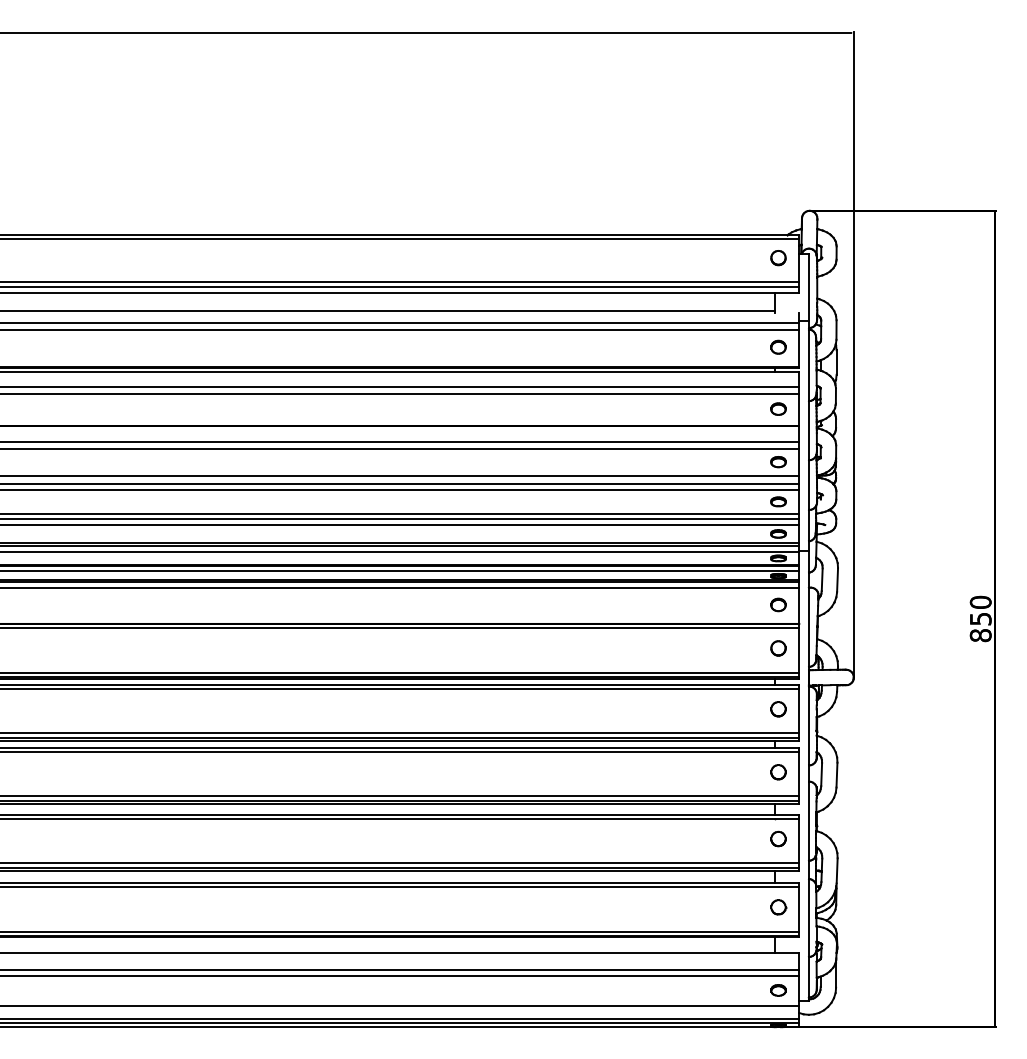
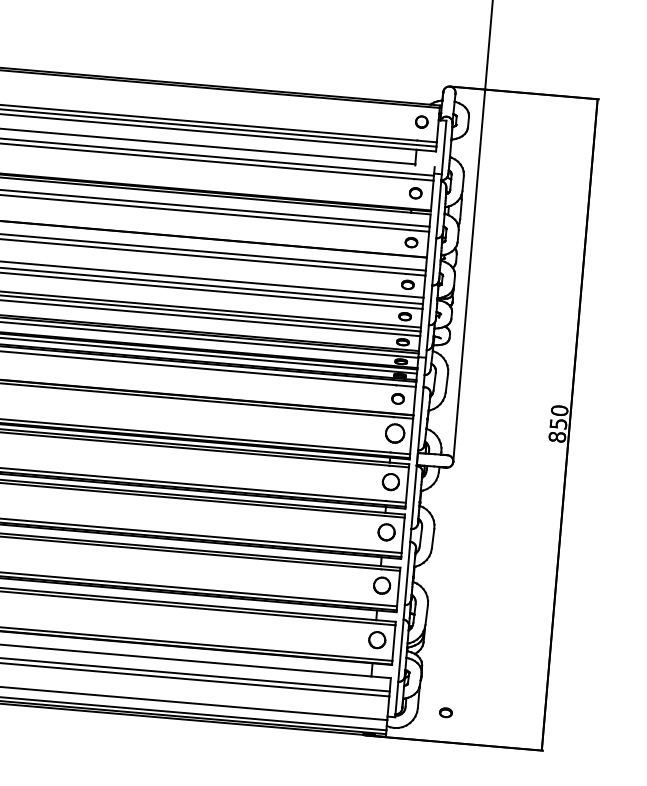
part: (778, 648) -> (395, 433), size x1.6
part: (778, 709) -> (390, 482), size x1.4
part: (778, 772) -> (386, 532), size x1.4
part: (778, 838) -> (382, 585), size x1.4
part: (778, 907) -> (377, 640), size x1.4
part: (778, 990) -> (445, 712), moved

